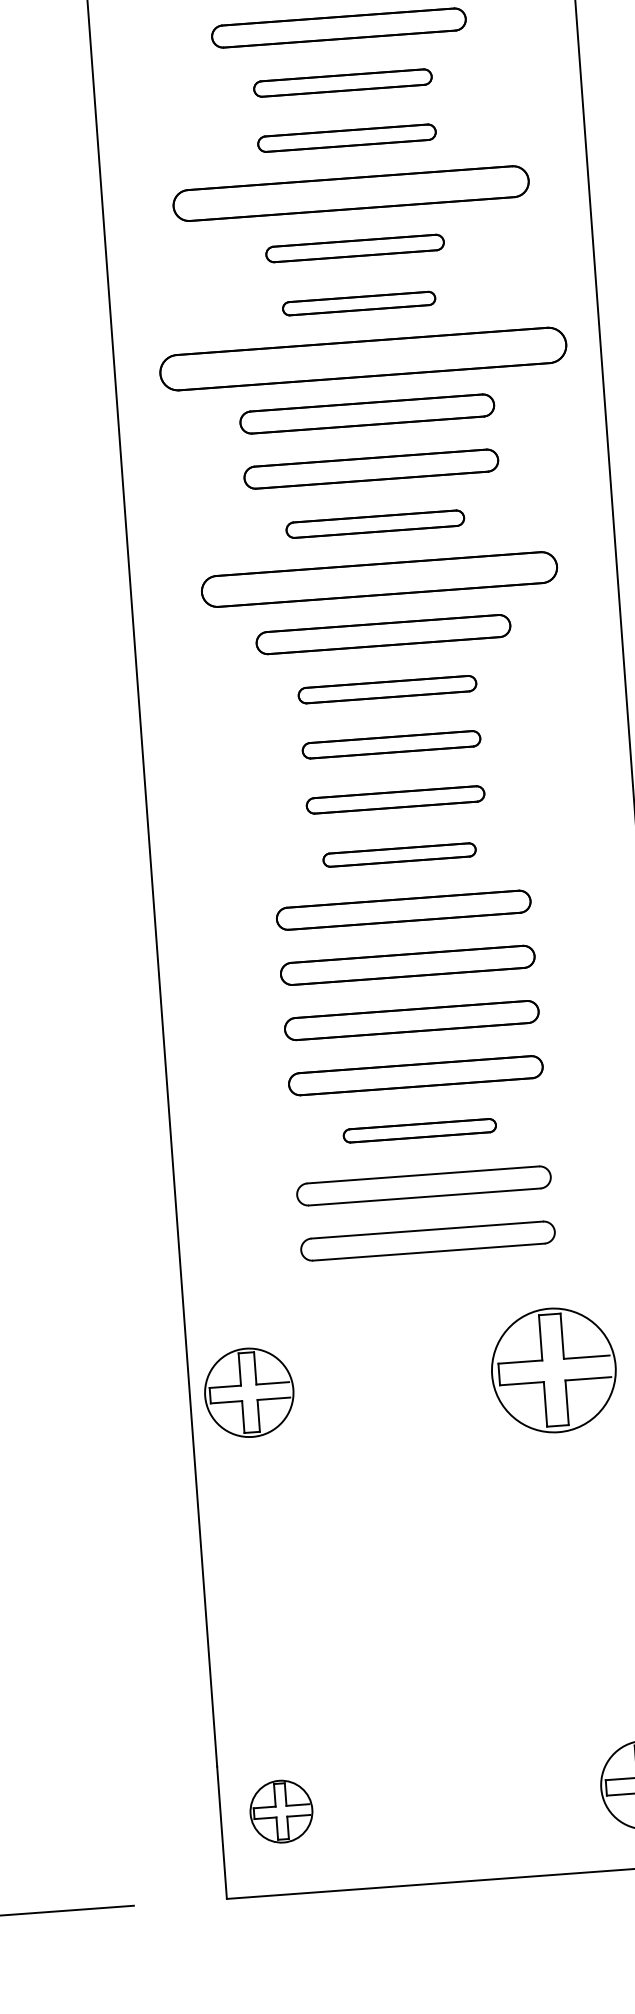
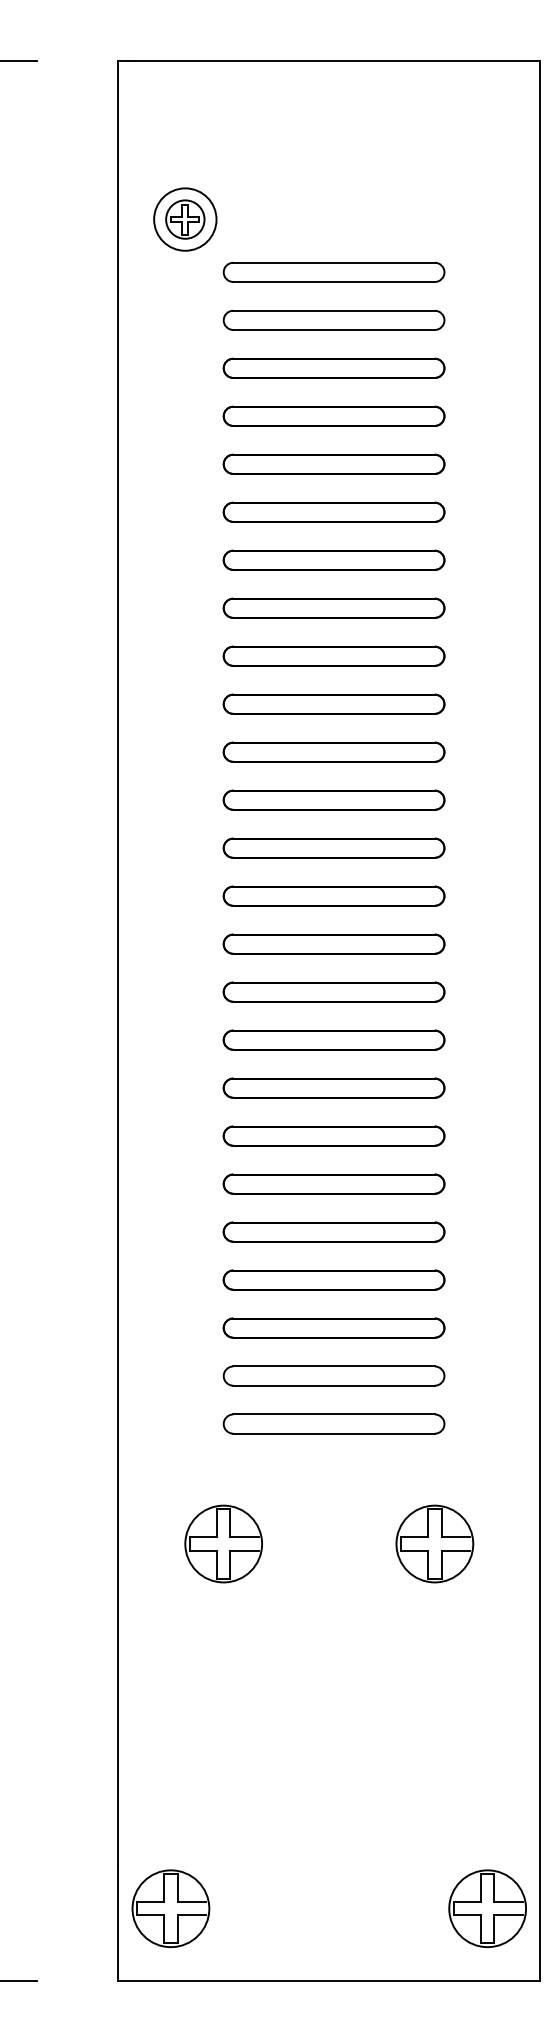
part: (342, 82) -> (333, 415), size x1.43
part: (346, 137) -> (333, 463), size x1.43
part: (350, 192) -> (333, 511), size x0.71
part: (354, 247) -> (333, 559), size x1.43
part: (358, 302) -> (333, 607), size x1.67
part: (362, 358) -> (333, 655), size x0.62
part: (374, 523) -> (333, 799), size x1.43
part: (378, 578) -> (333, 847), size x0.71
part: (386, 688) -> (333, 943), size x1.43
part: (390, 744) -> (333, 991), size x1.43
part: (394, 799) -> (333, 1039), size x1.43
part: (398, 854) -> (333, 1087), size x1.67
part: (419, 1130) -> (333, 1327), size x1.67
part: (553, 1369) -> (434, 1543), size x0.71
part: (248, 1392) -> (223, 1543), moved
part: (280, 1811) -> (170, 1908), size x1.43

